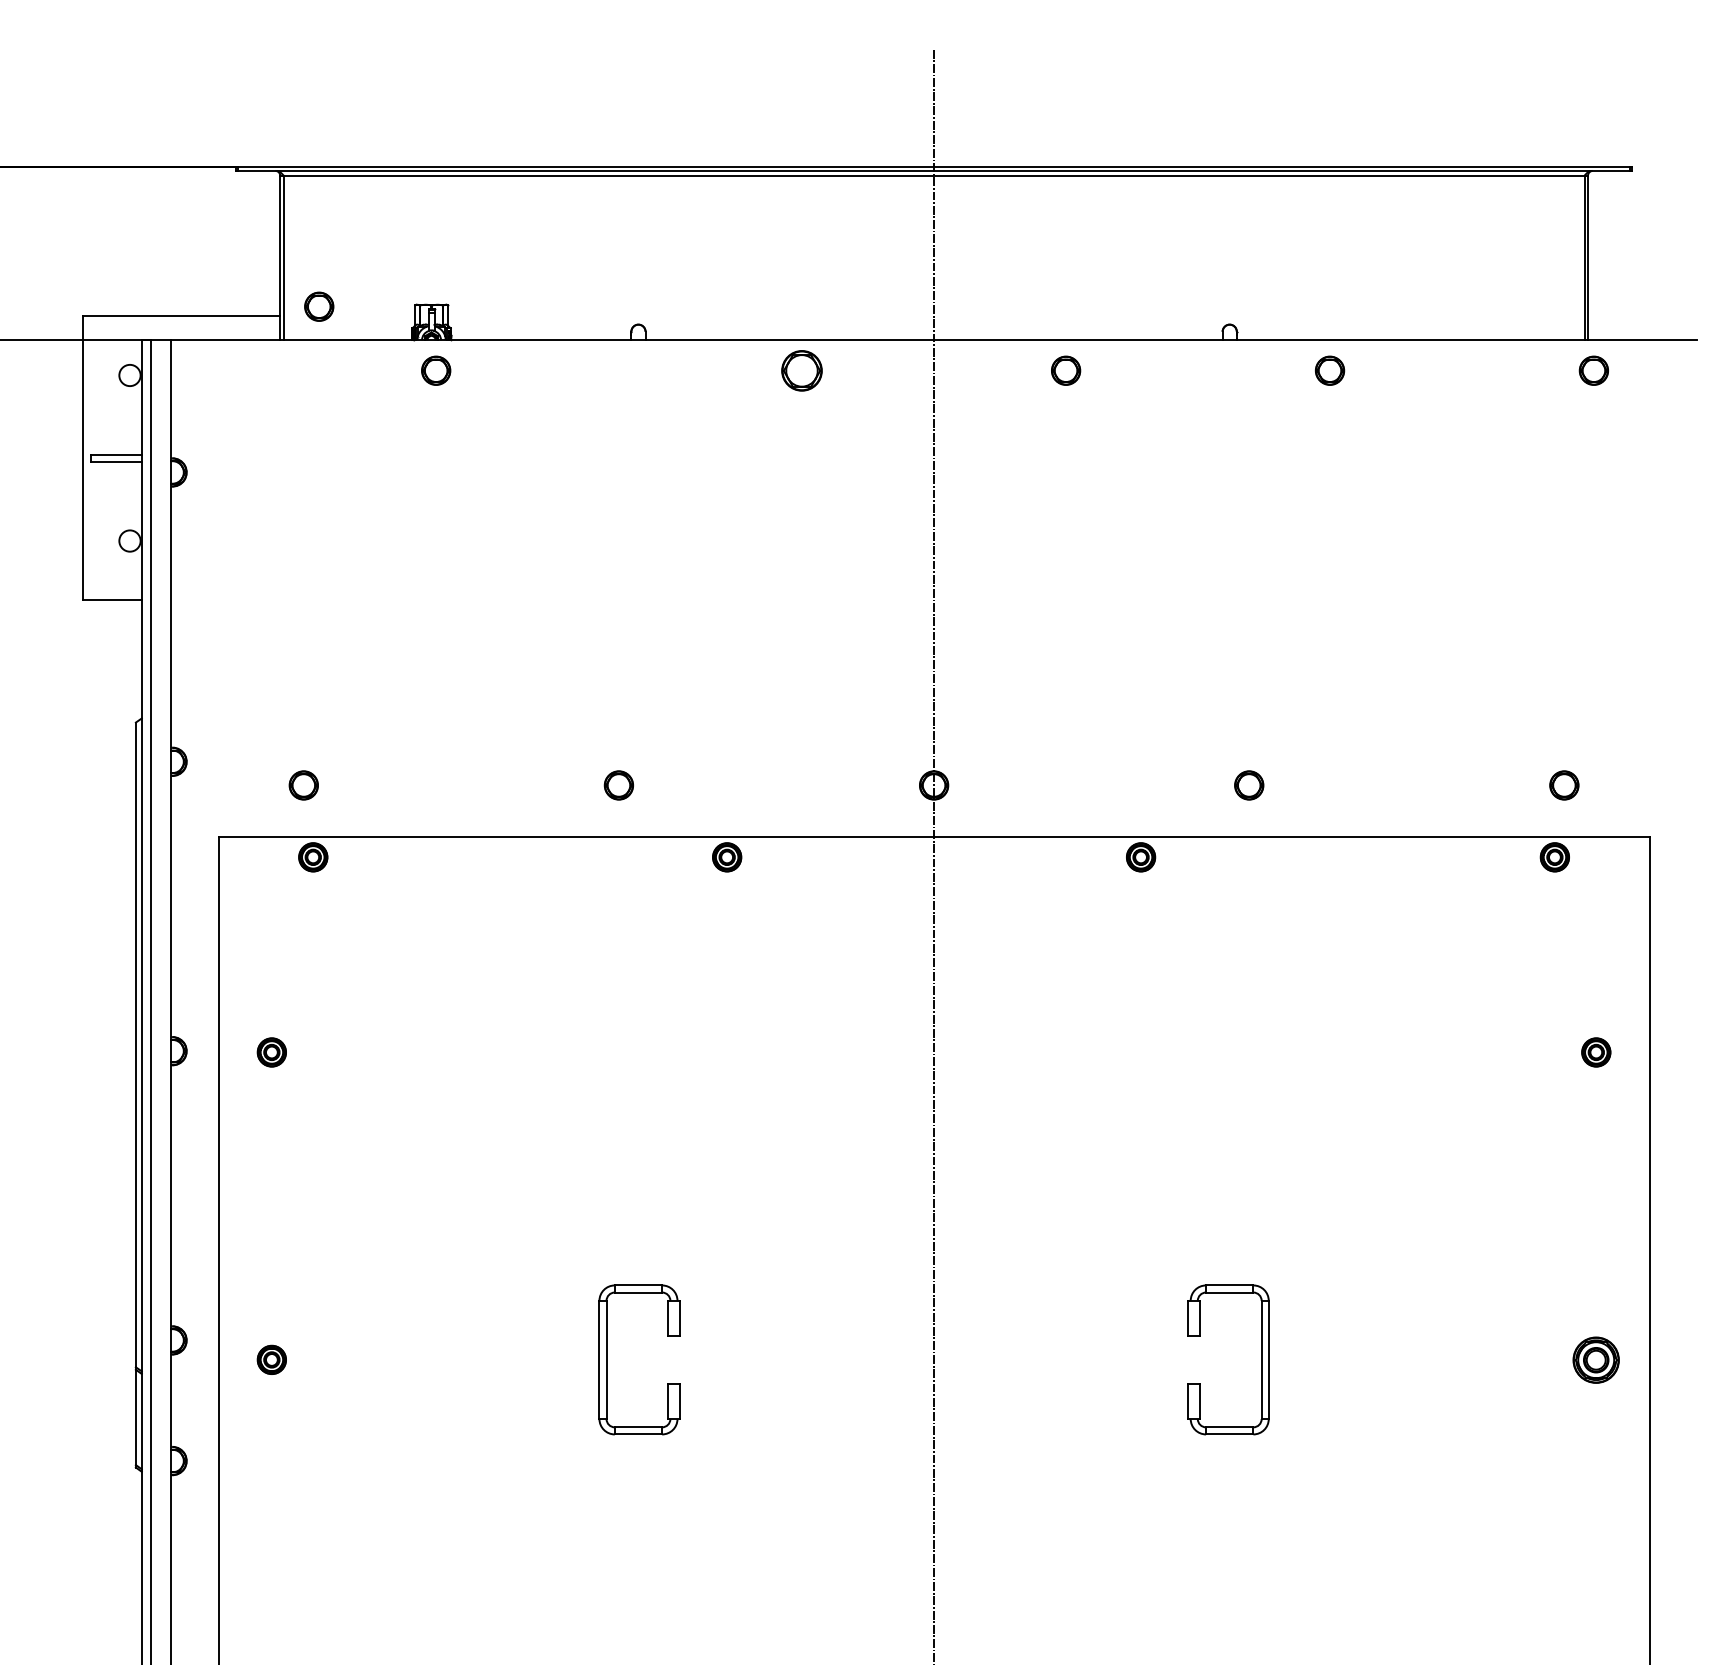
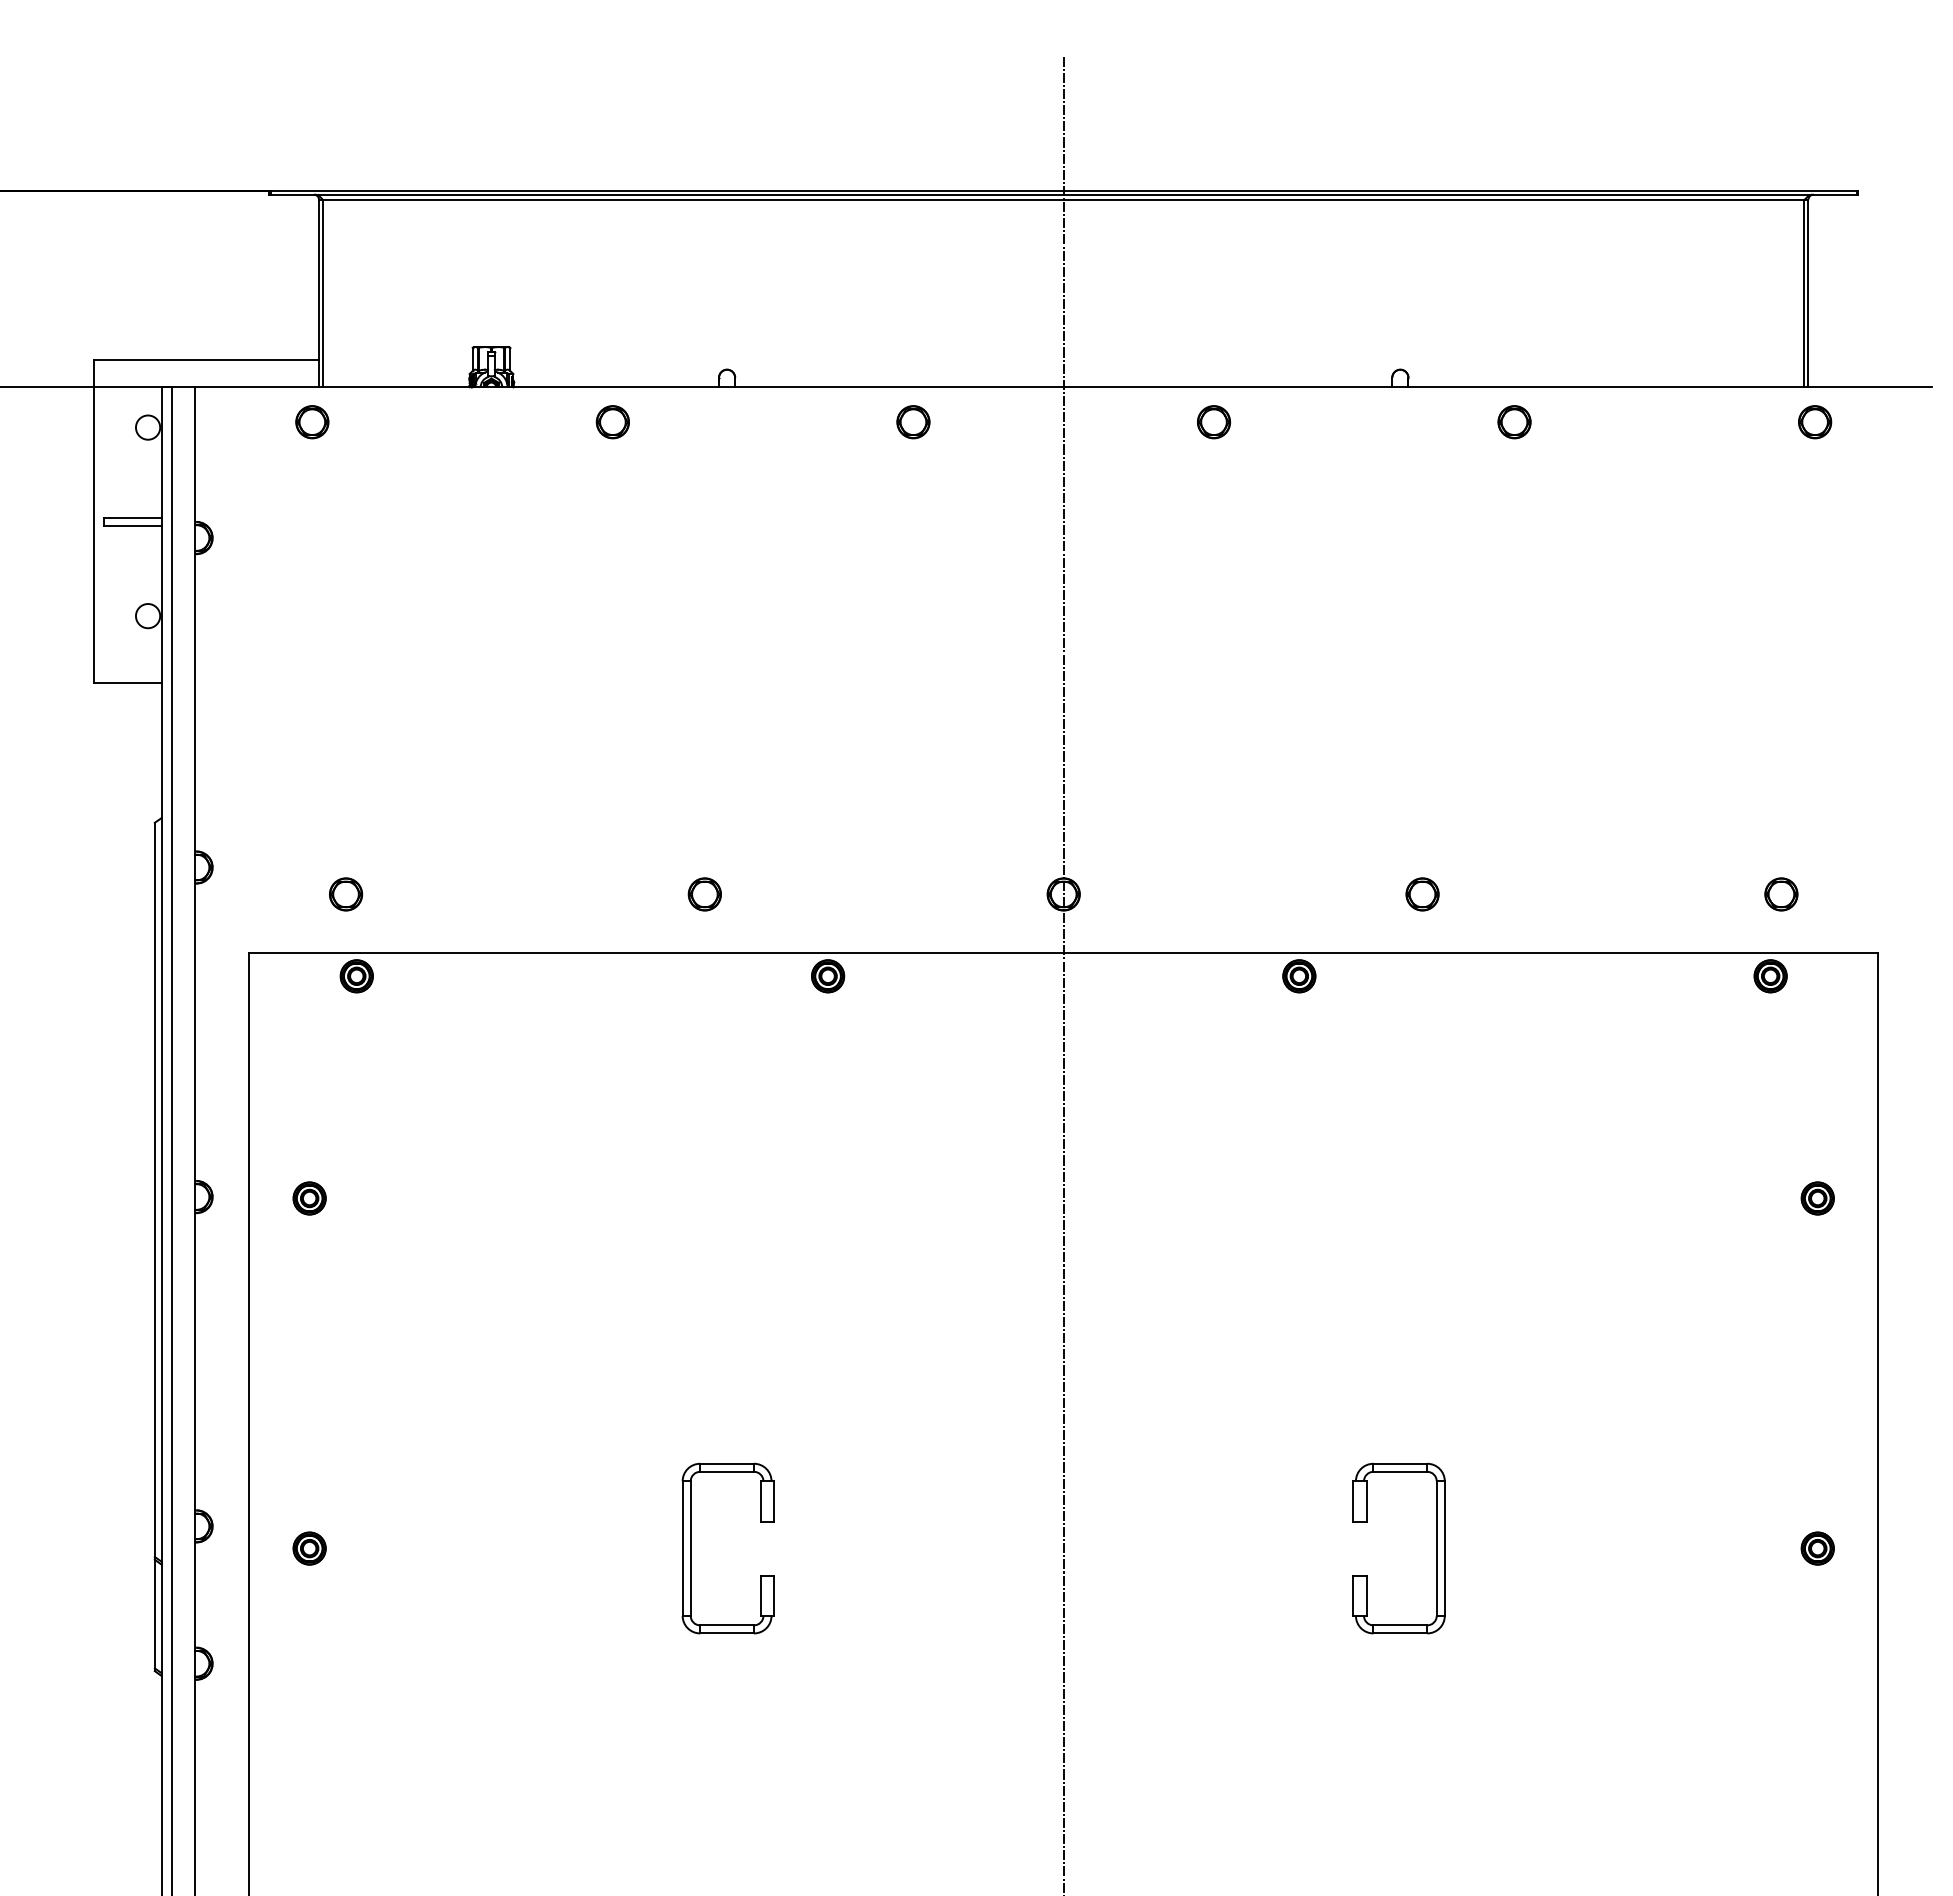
part: (319, 306) -> (312, 421), moved
part: (436, 370) -> (613, 421), moved
part: (802, 370) -> (913, 421), size x0.71
part: (1596, 1359) -> (1817, 1548), size x0.62

